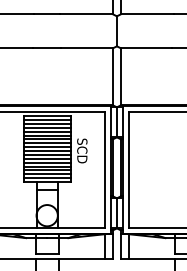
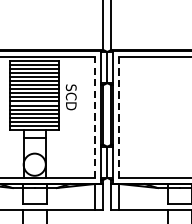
line: (105, 169) -> (95, 116), solid -> dashed
line: (128, 170) -> (119, 117), solid -> dashed

